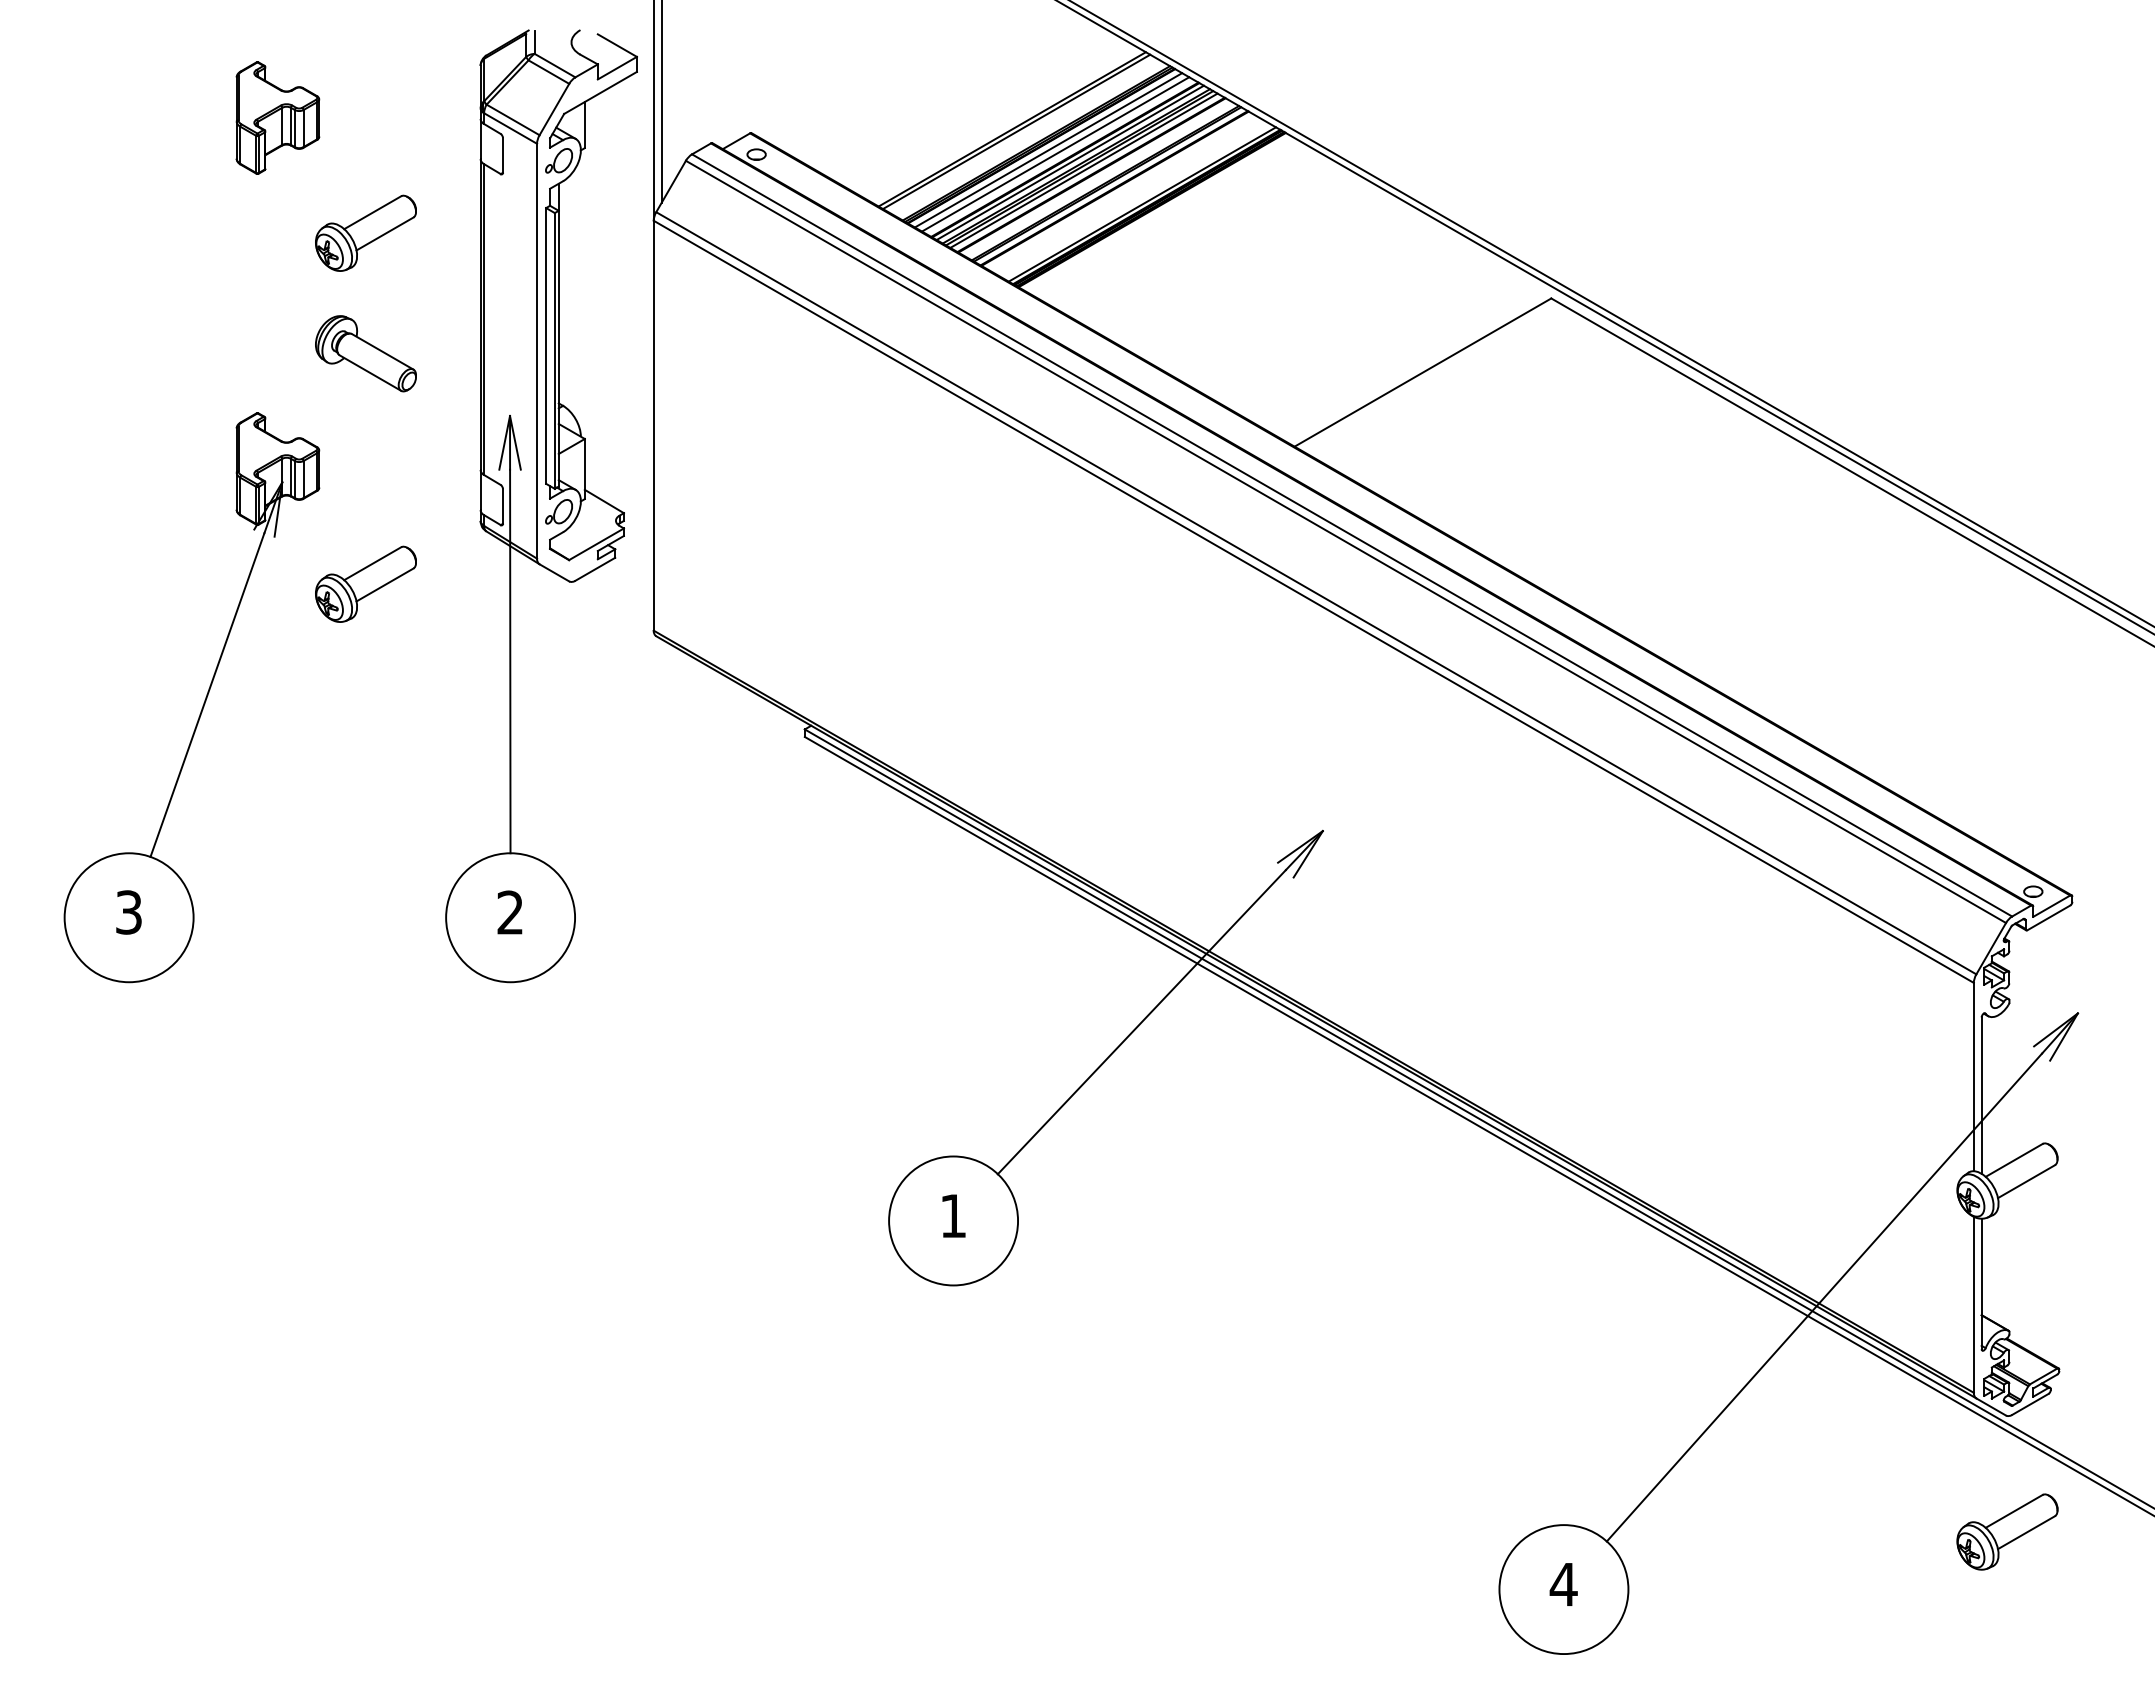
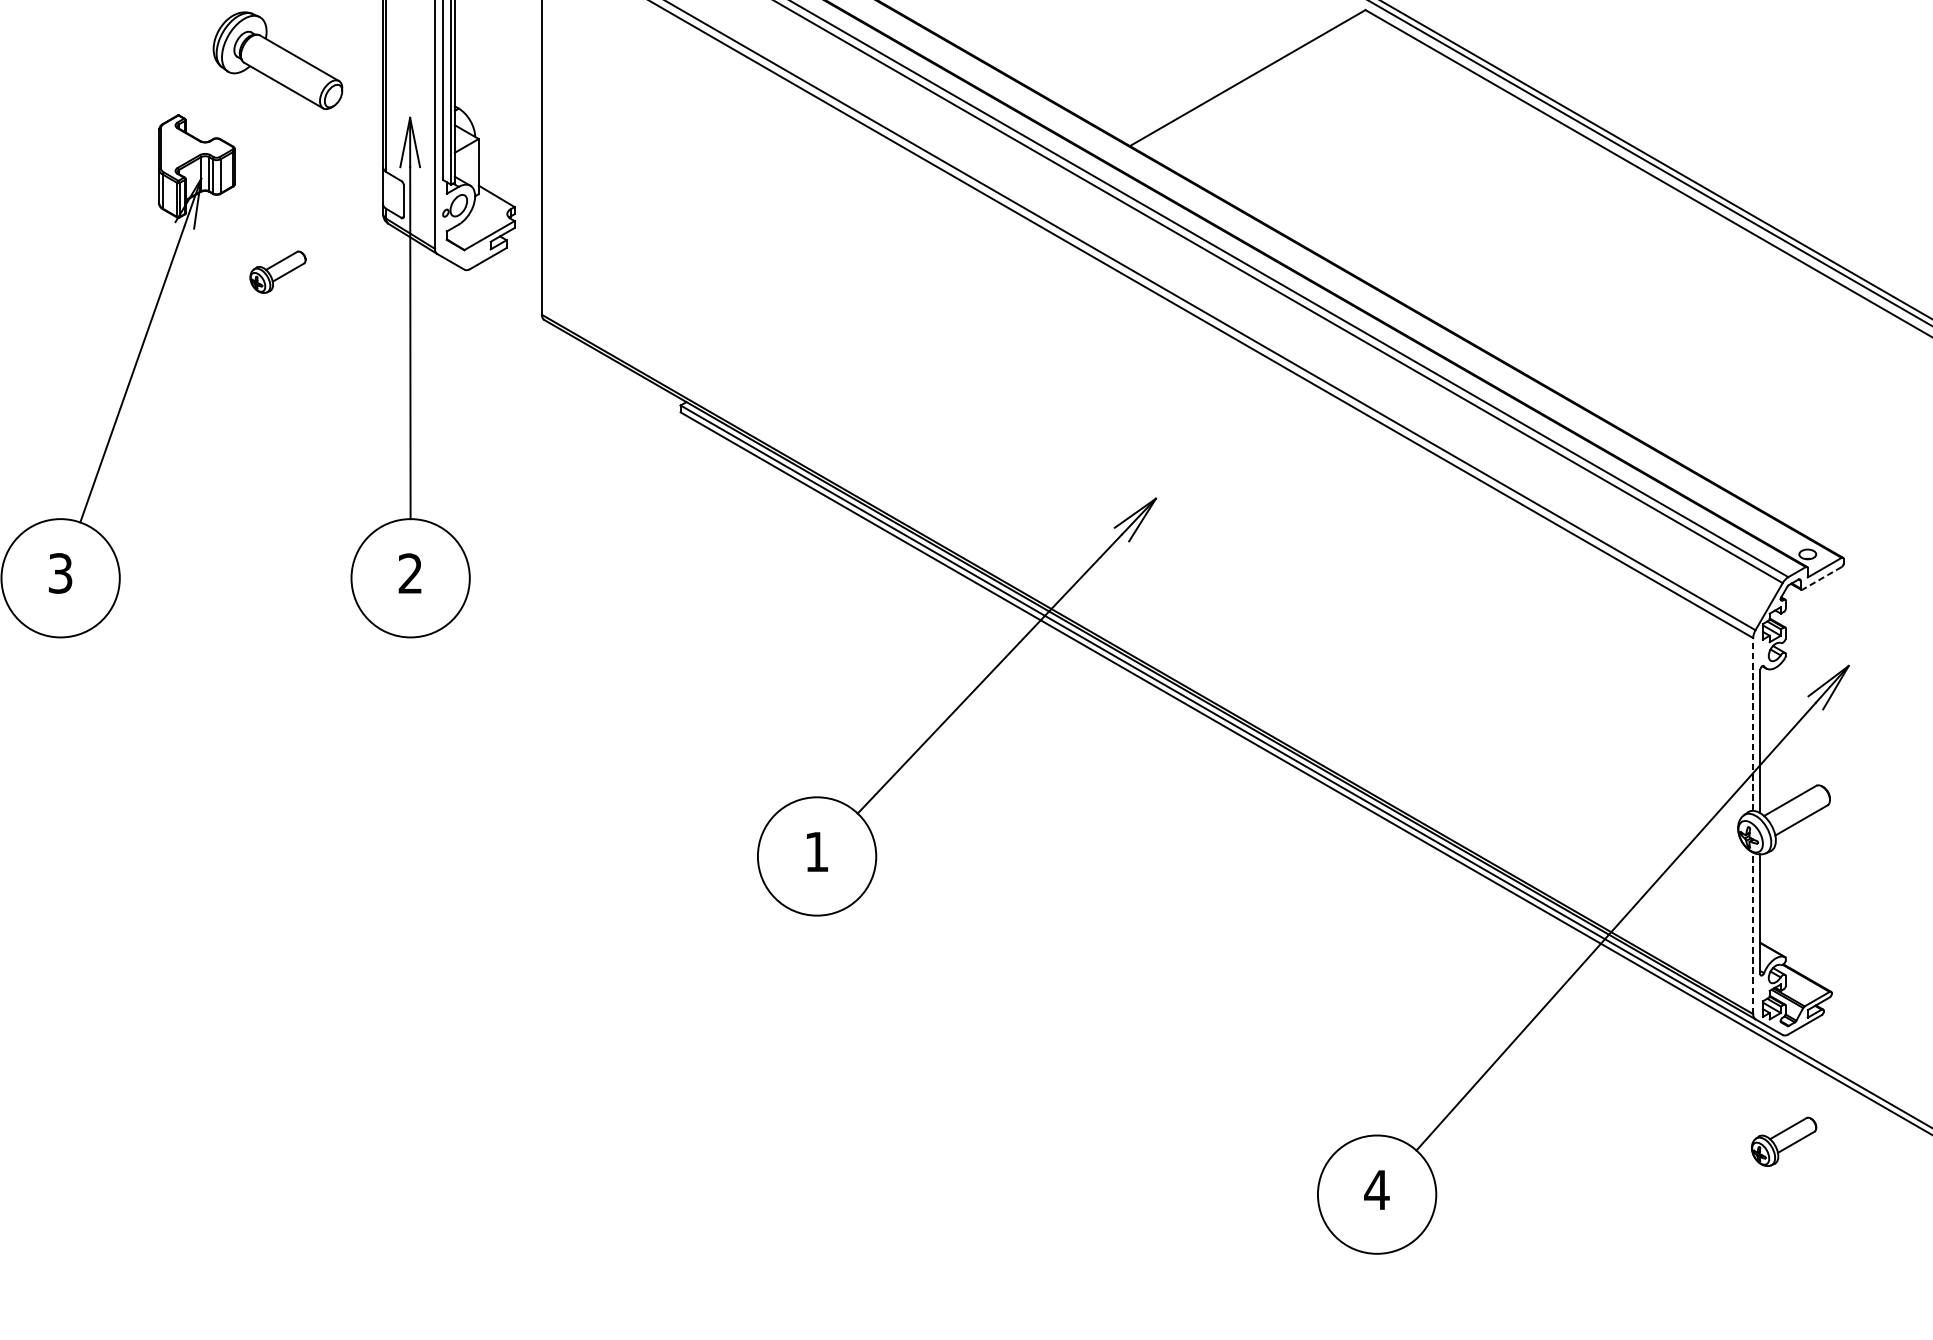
part: (365, 353) -> (277, 60), size x1.4
part: (365, 583) -> (277, 271), size x0.6
line: (2048, 917) -> (1821, 578), solid -> dashed
line: (1973, 1076) -> (1752, 723), solid -> dashed
line: (1973, 1304) -> (1752, 933), solid -> dashed
part: (2007, 1531) -> (1784, 1141), size x0.7

